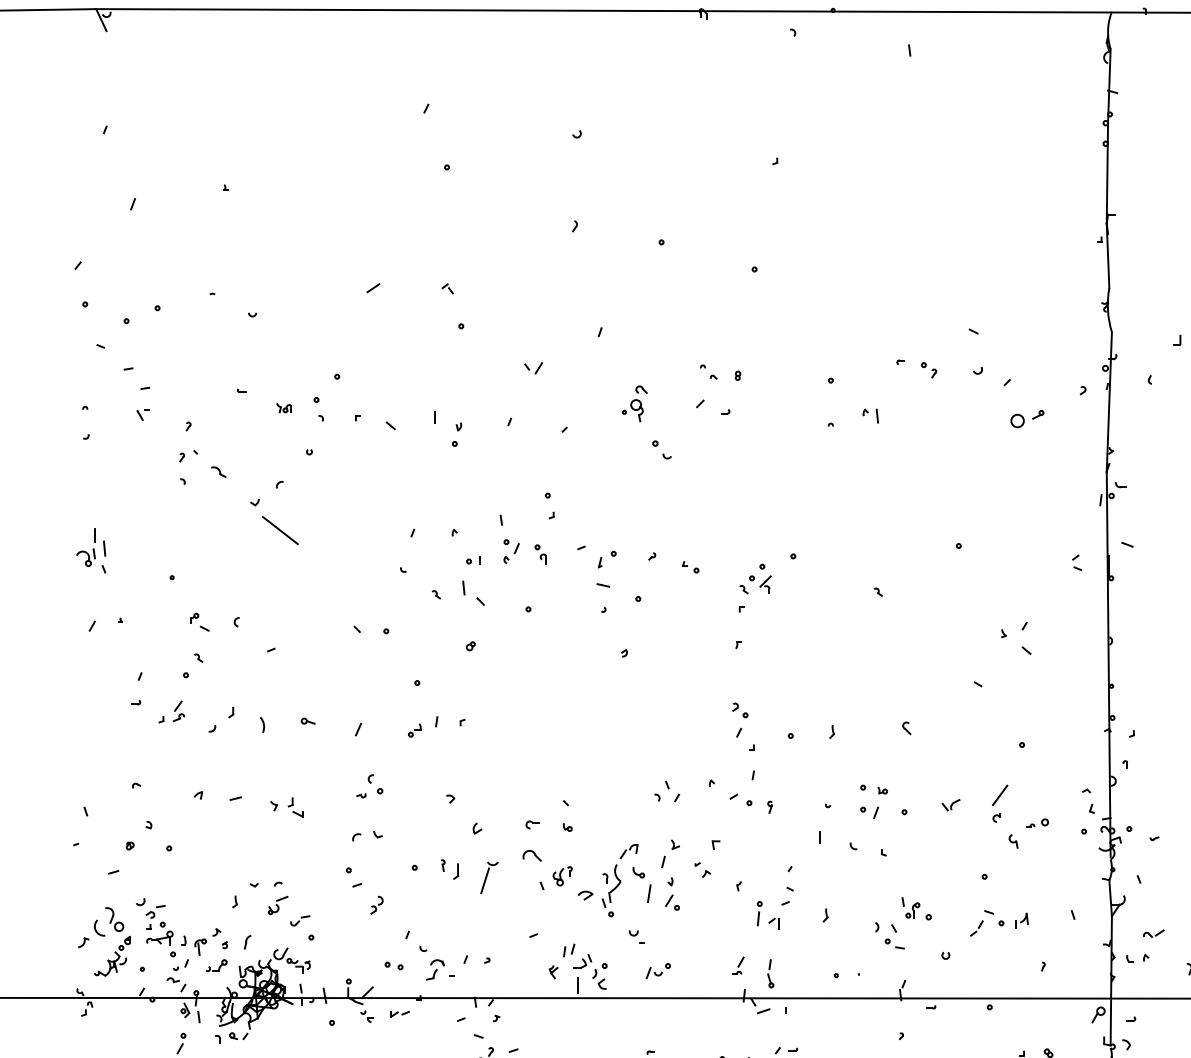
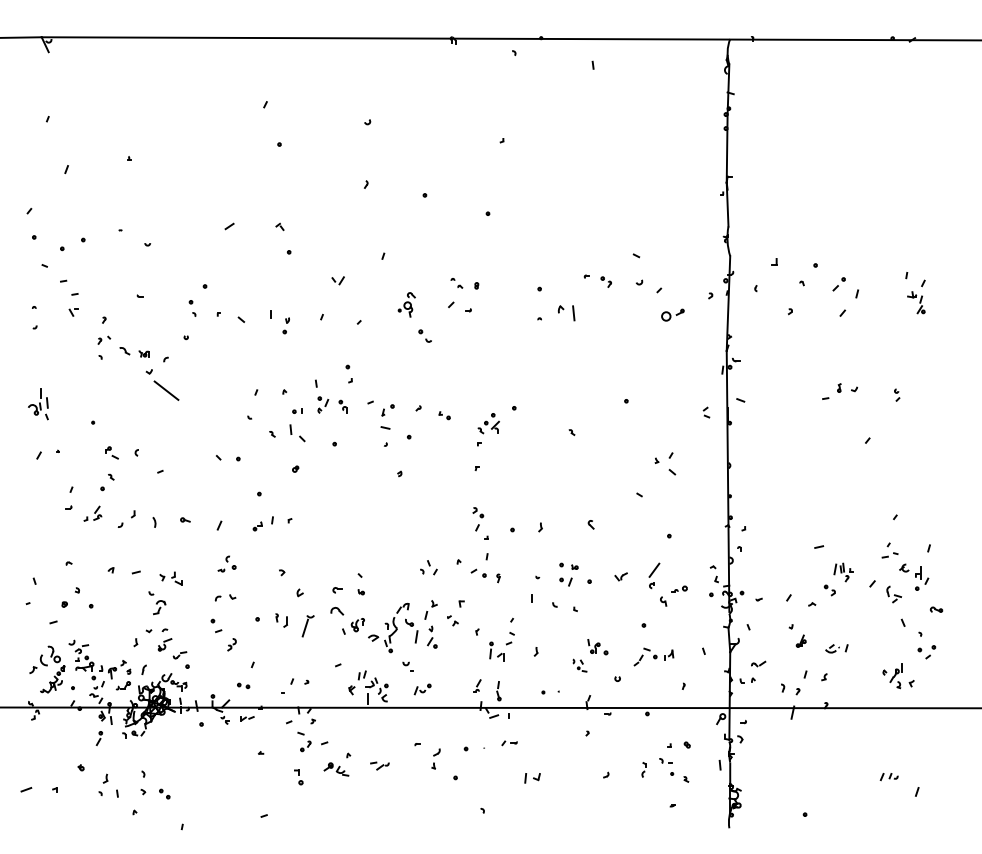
part: (283, 407) -> (143, 353), moved
part: (870, 415) -> (566, 312), size x1.6
part: (889, 935) -> (579, 665), size x0.7
part: (432, 963) -> (157, 603), moved

